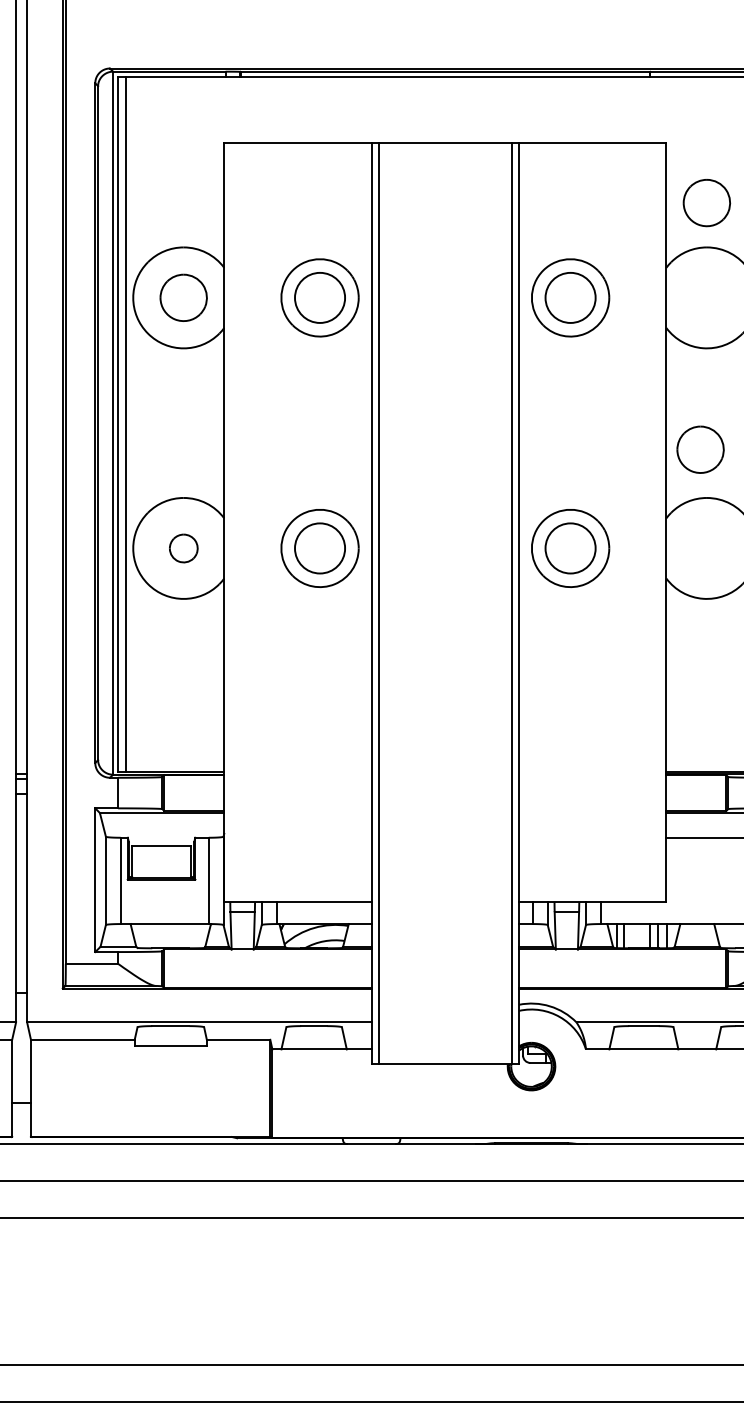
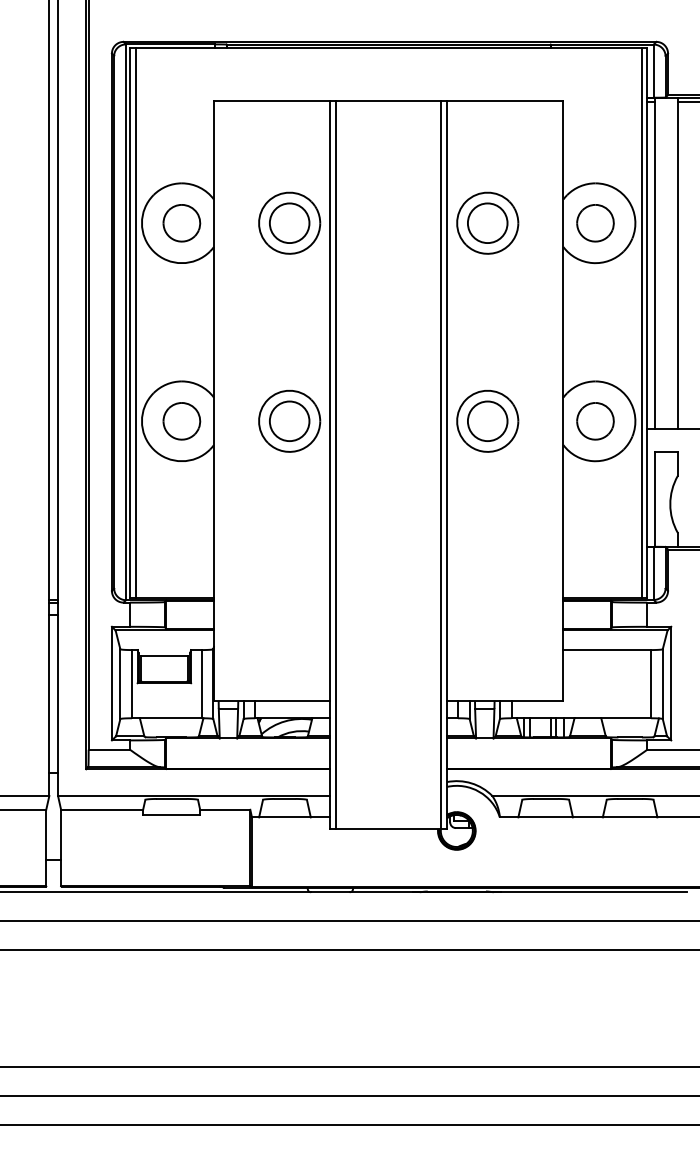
part: (706, 203) -> (595, 223), moved
part: (700, 449) -> (595, 421), moved
part: (183, 548) -> (181, 421), size x1.67

